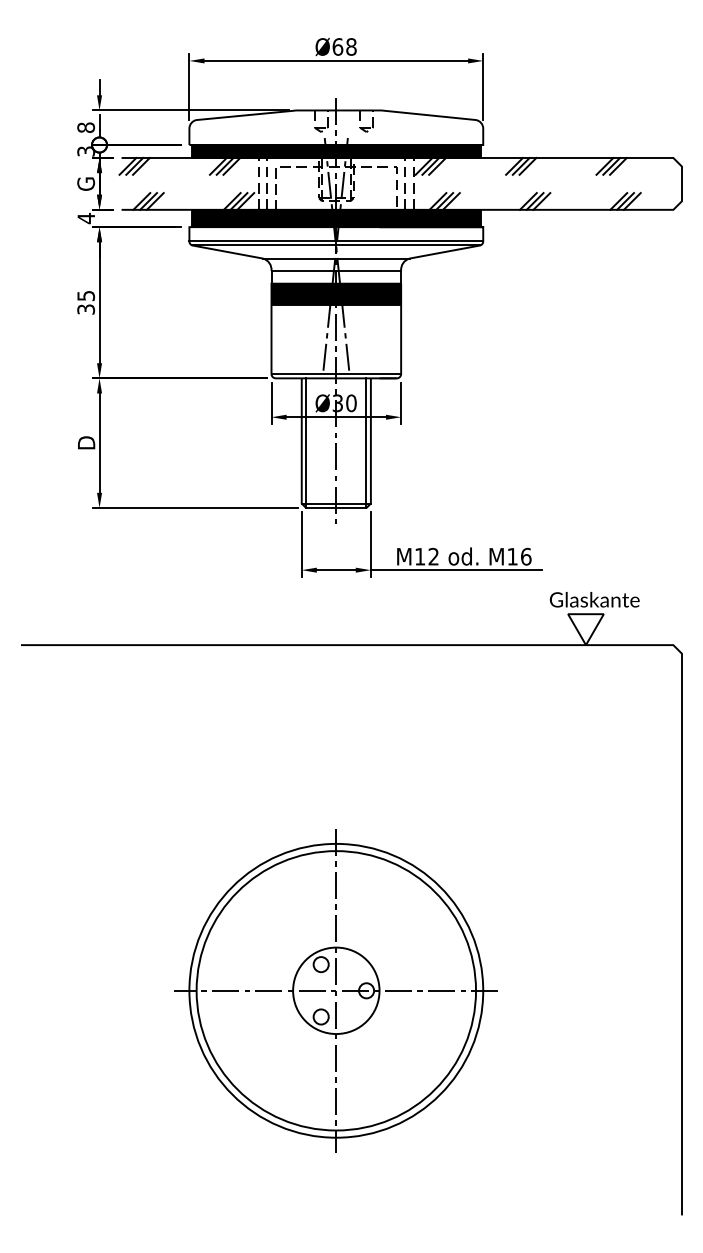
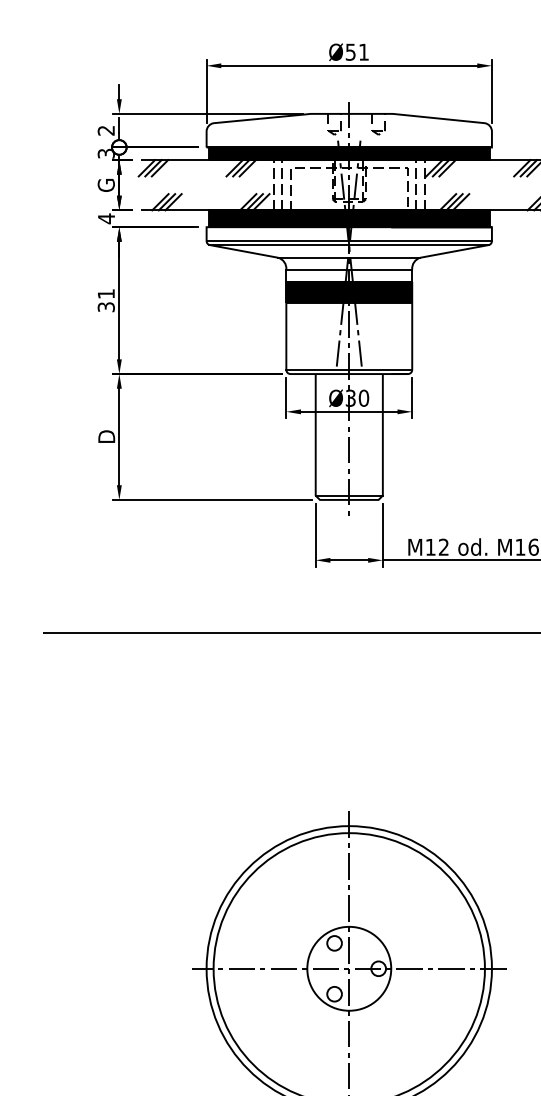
text: (344, 46) -> (357, 51), Ø68 -> Ø51
text: (86, 127) -> (106, 130), 8 -> 2
text: (86, 296) -> (106, 294), 35 -> 31
line: (306, 442) -> (320, 436), removed
line: (366, 442) -> (378, 436), removed

